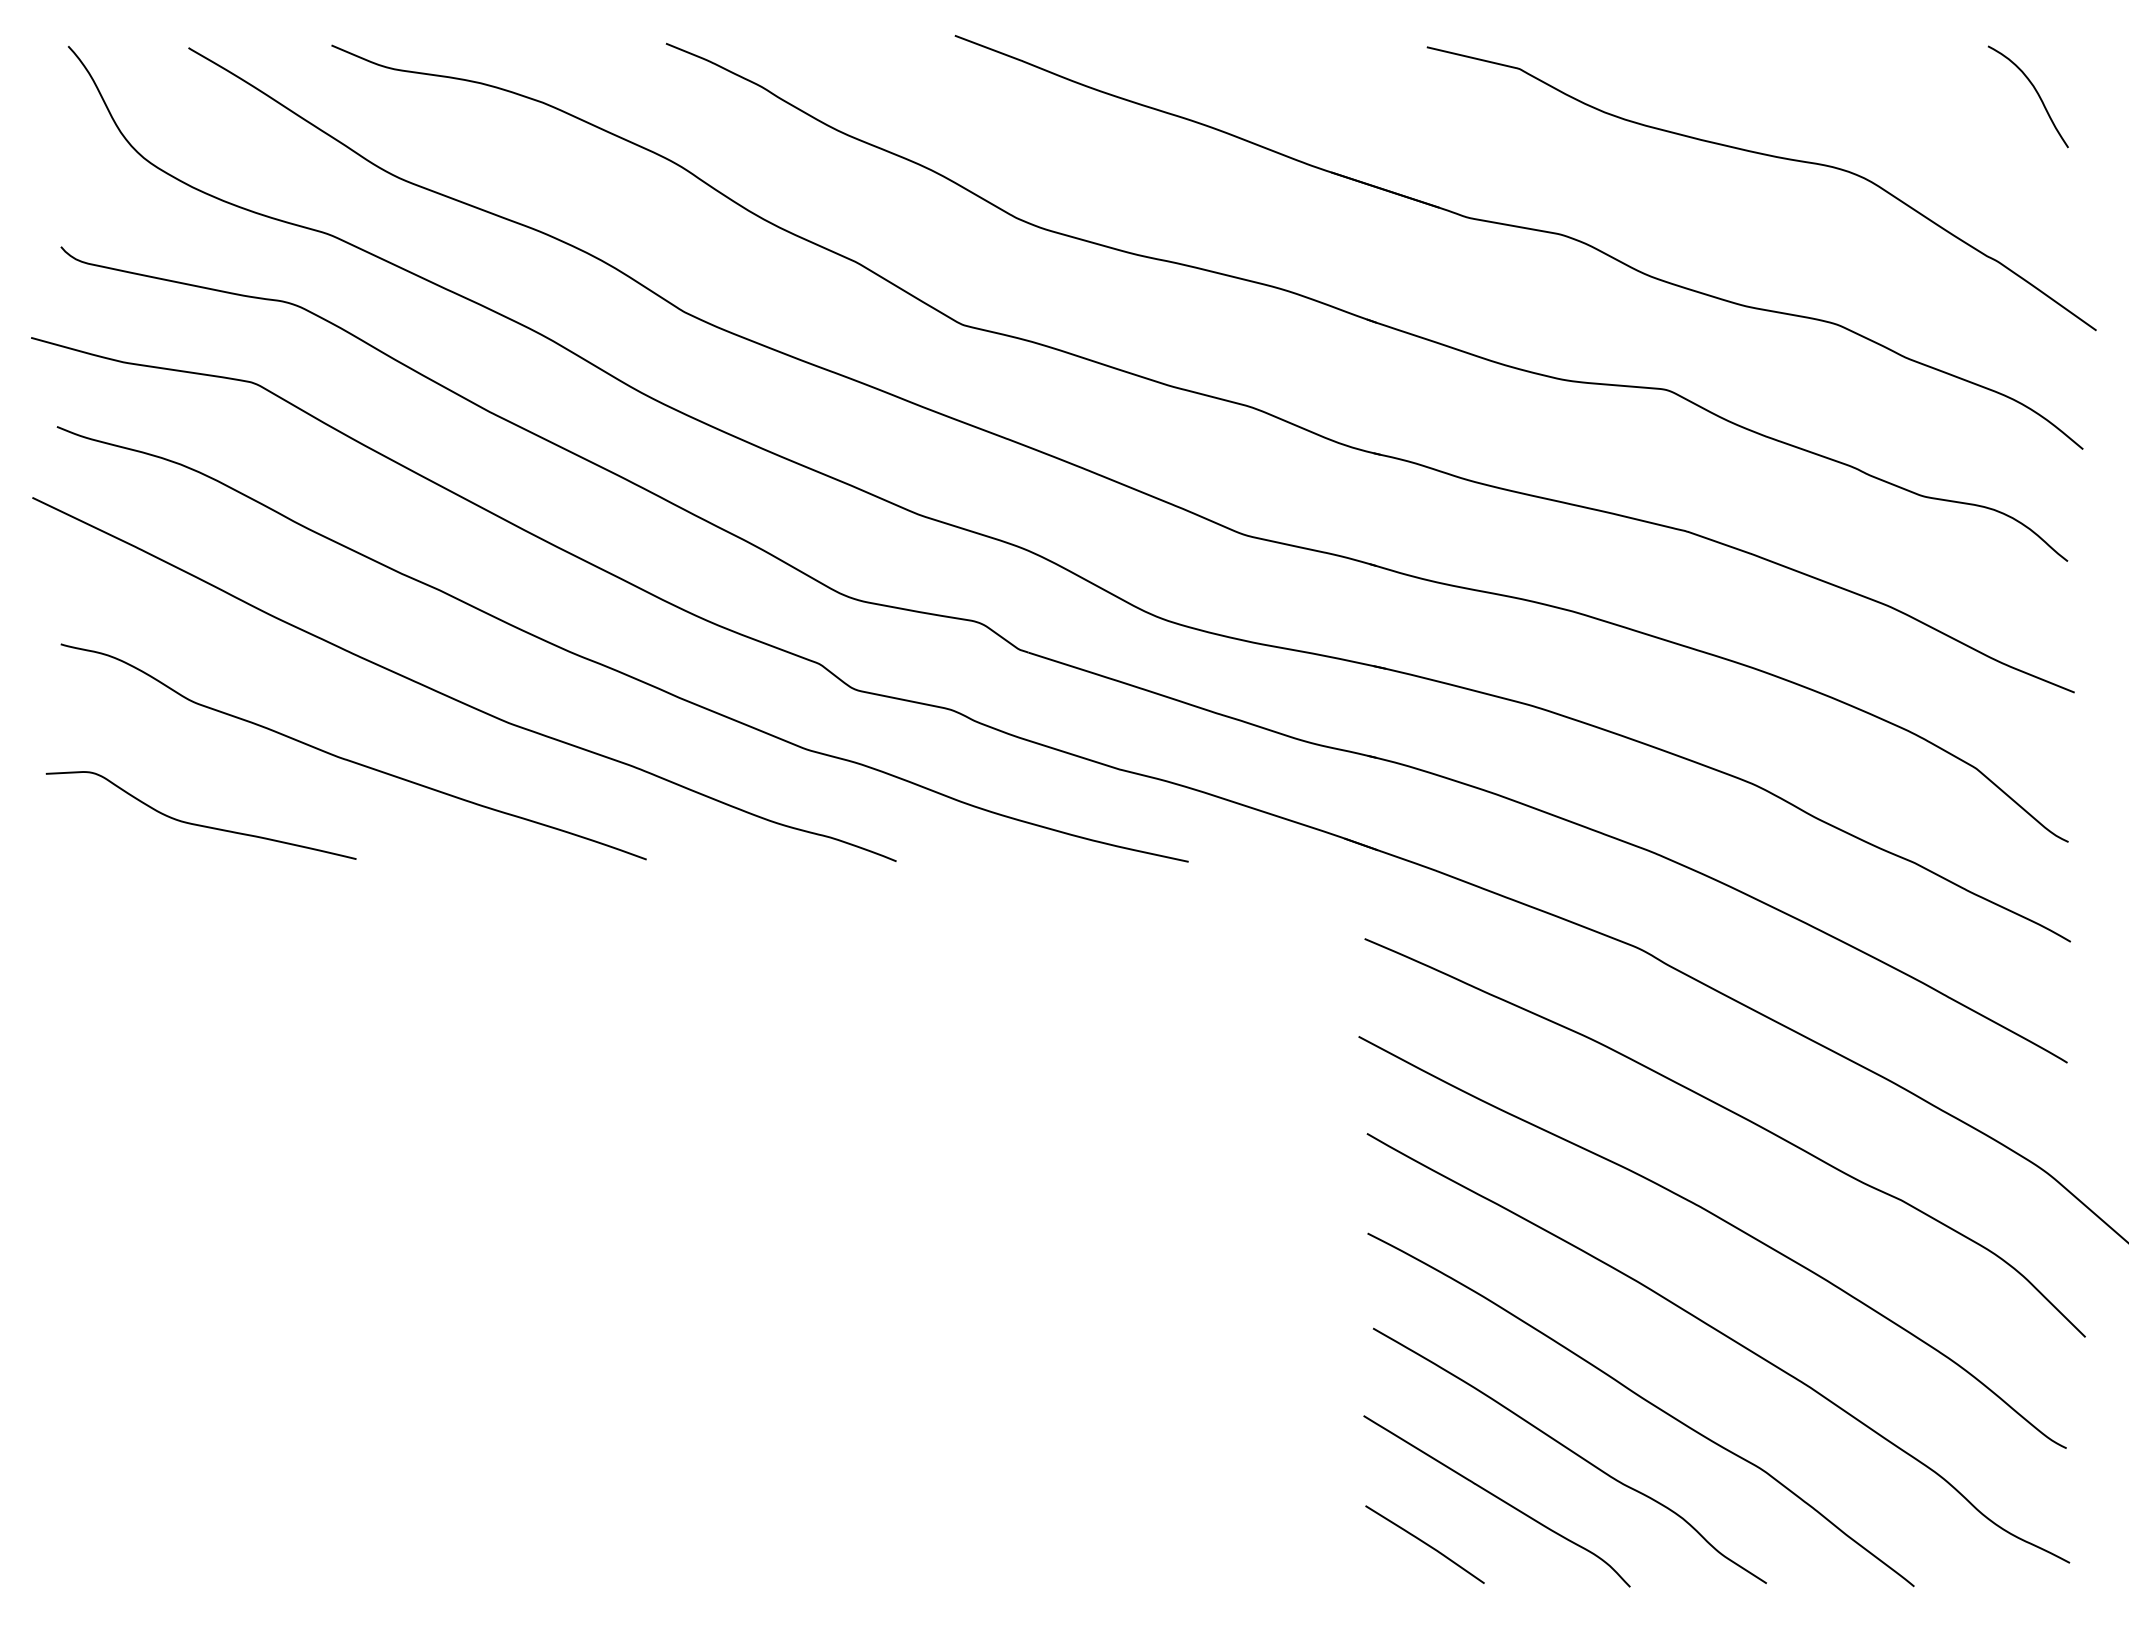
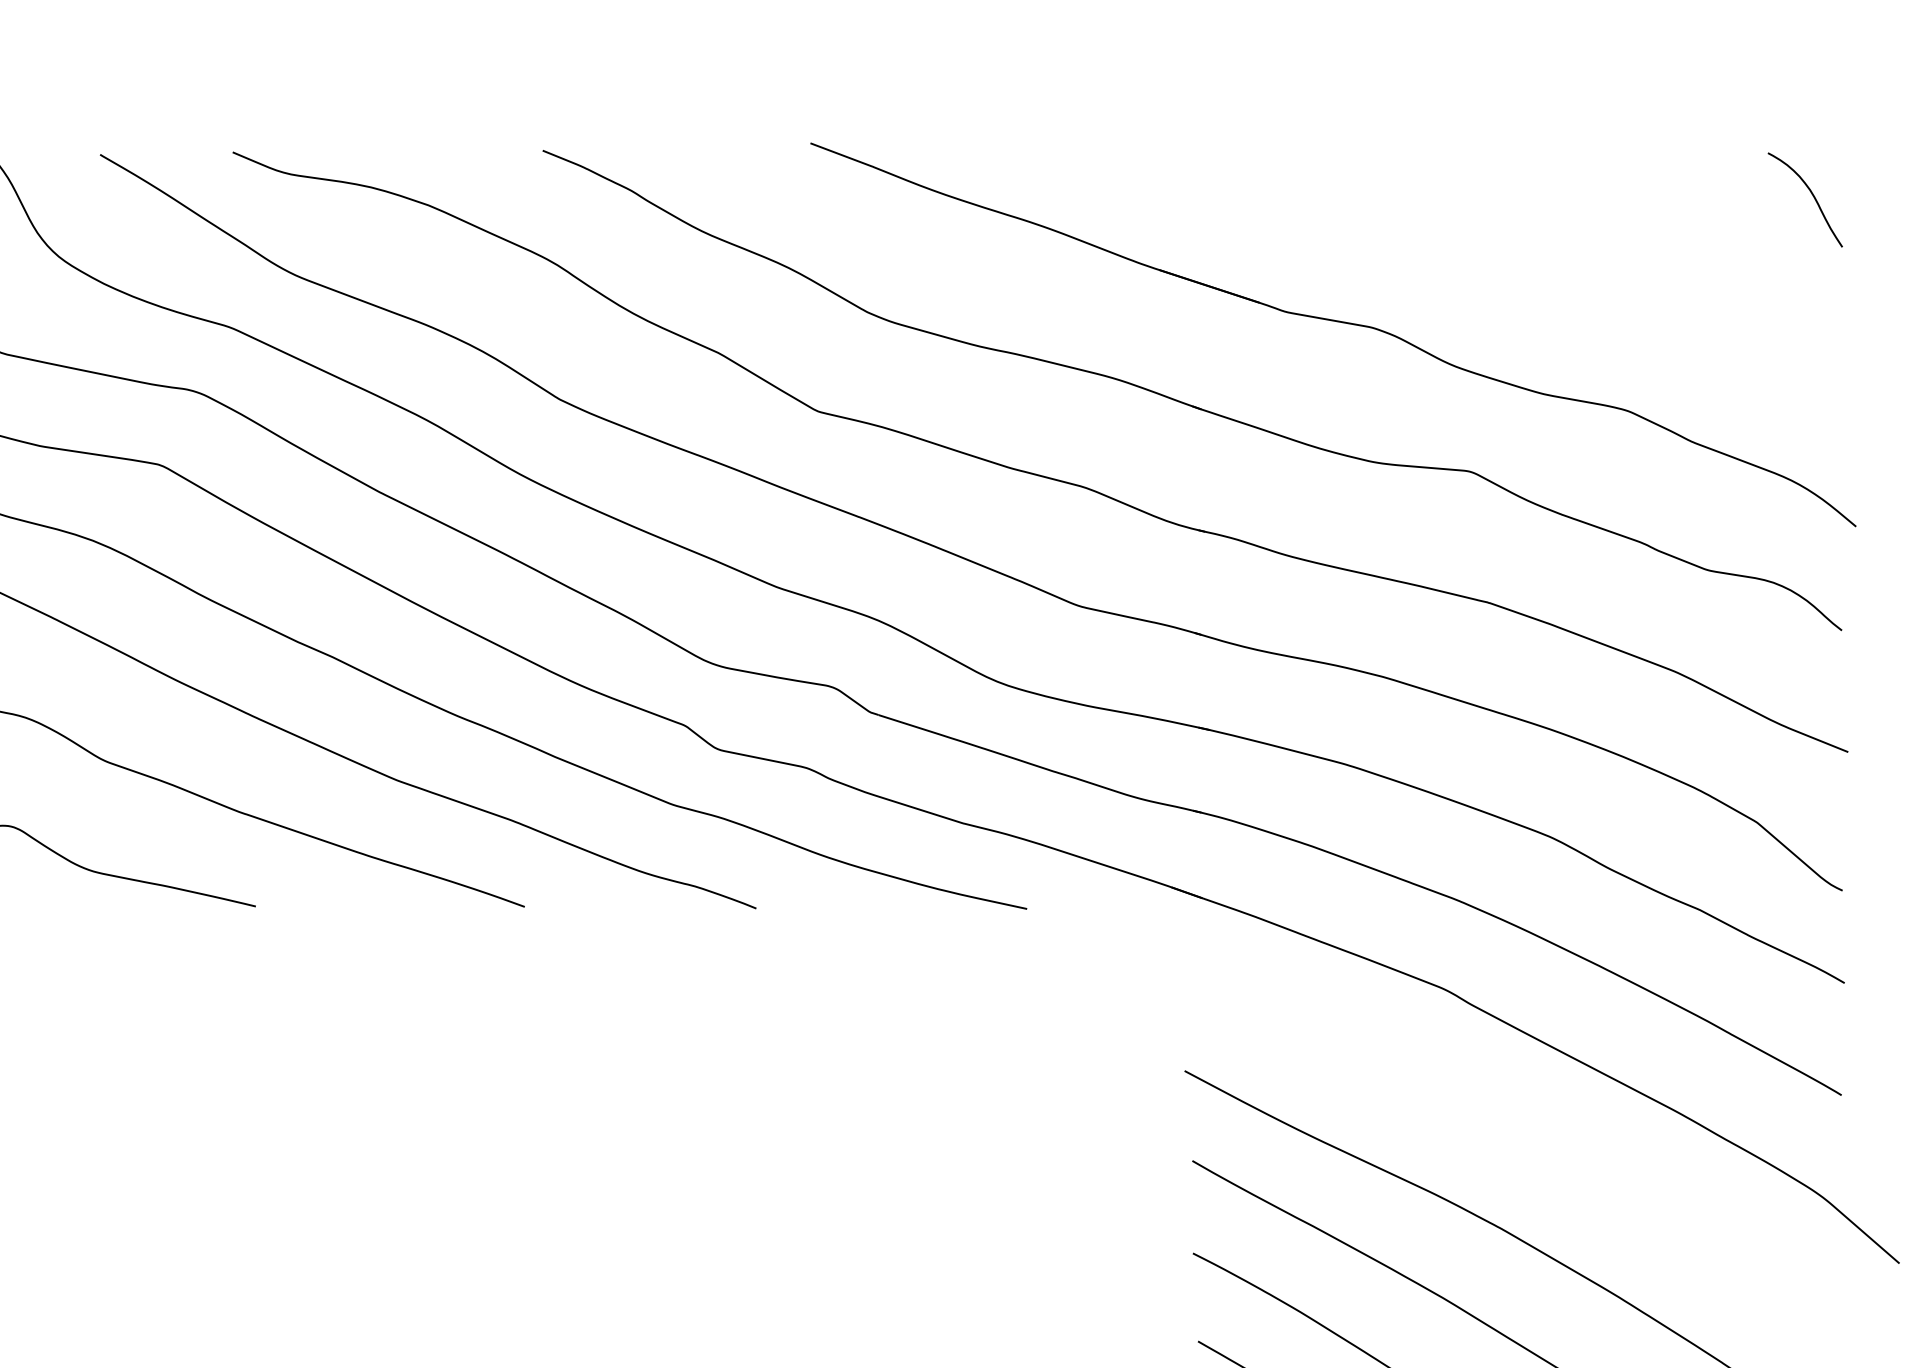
curve: (1768, 156) -> (1564, 255), removed
curve: (1738, 1116) -> (1536, 1144), removed

